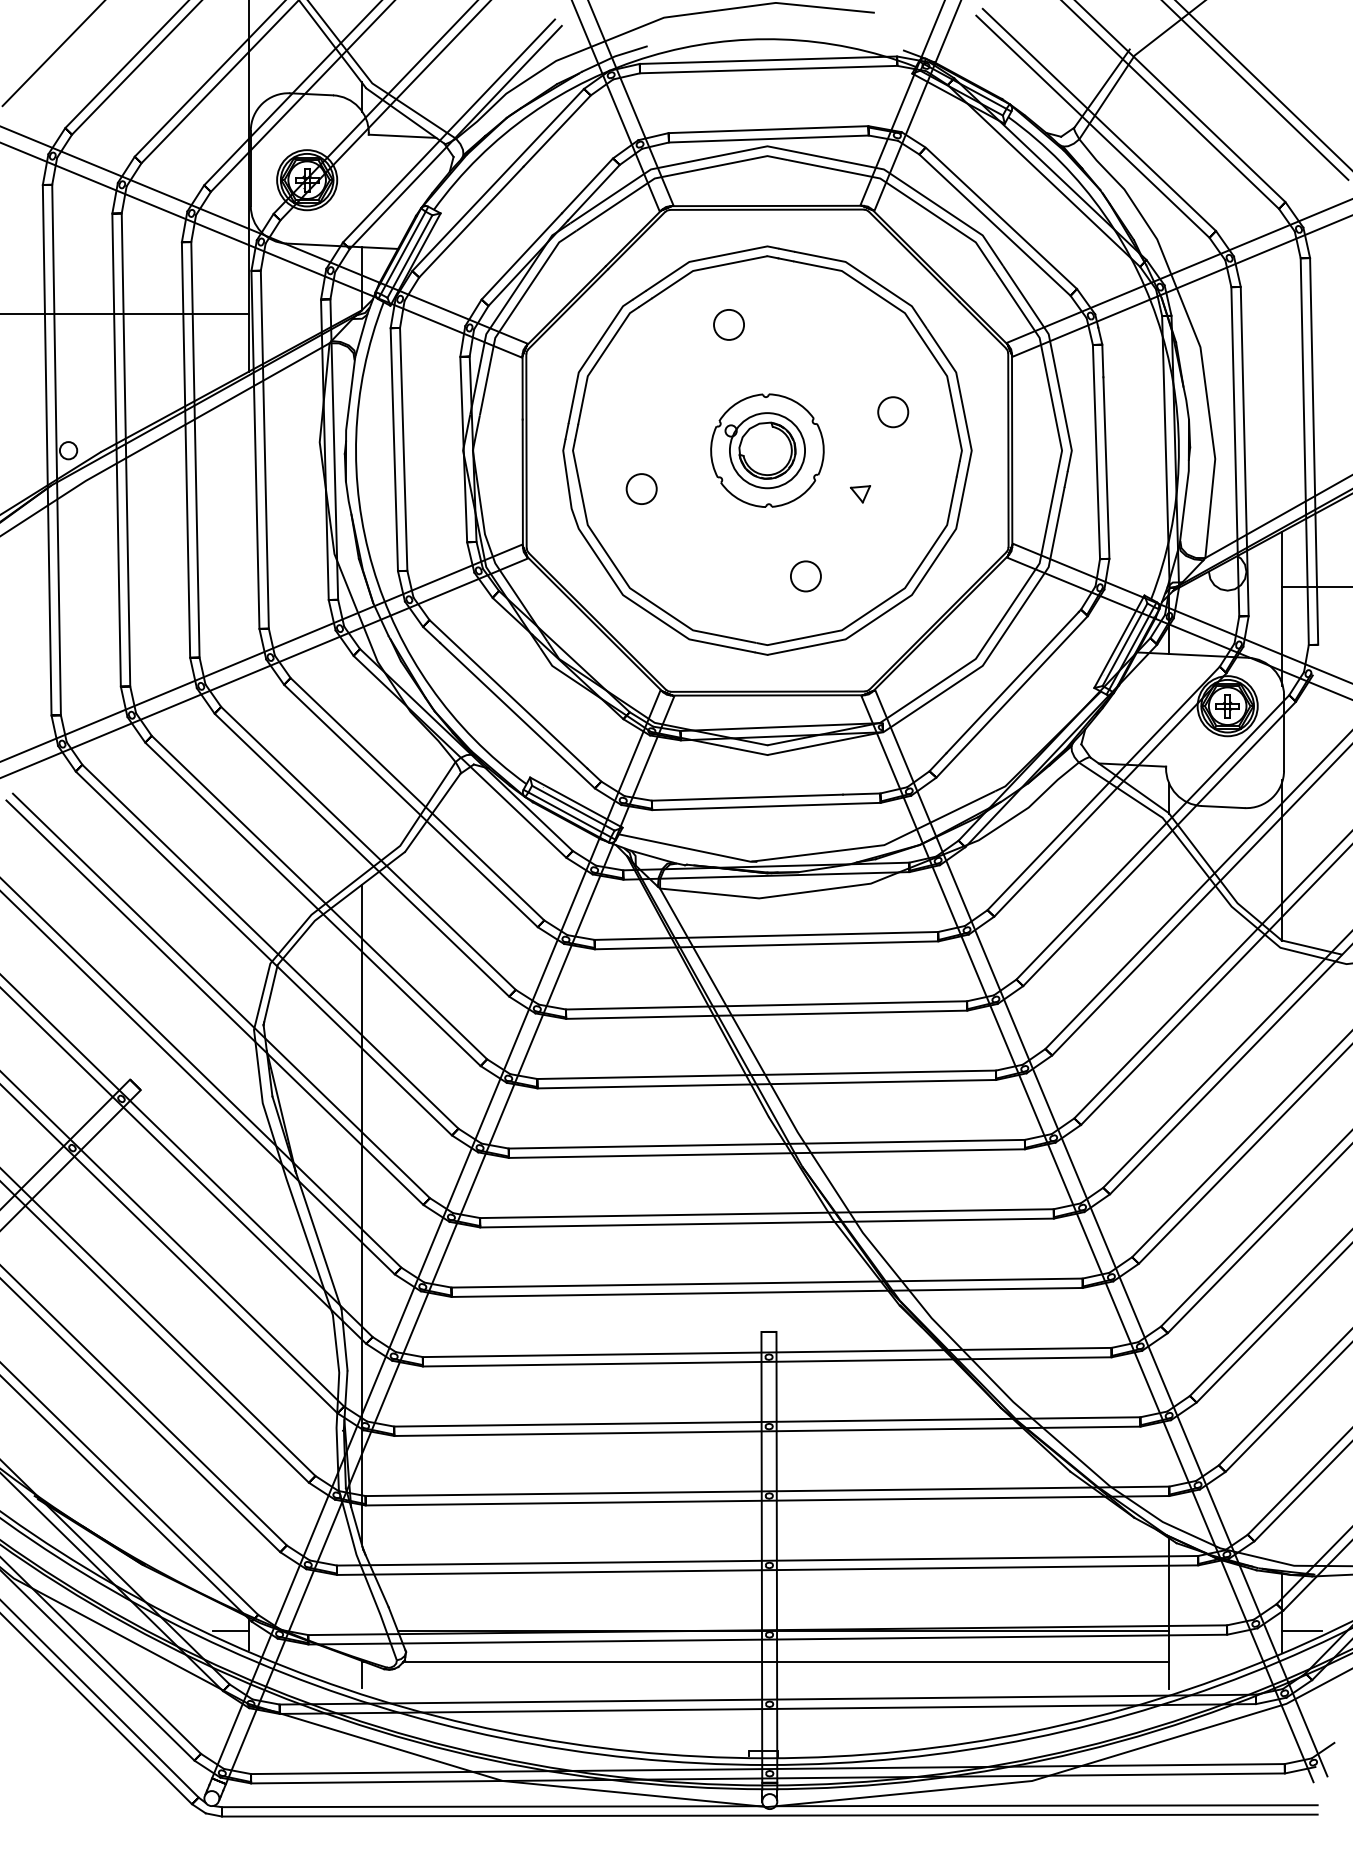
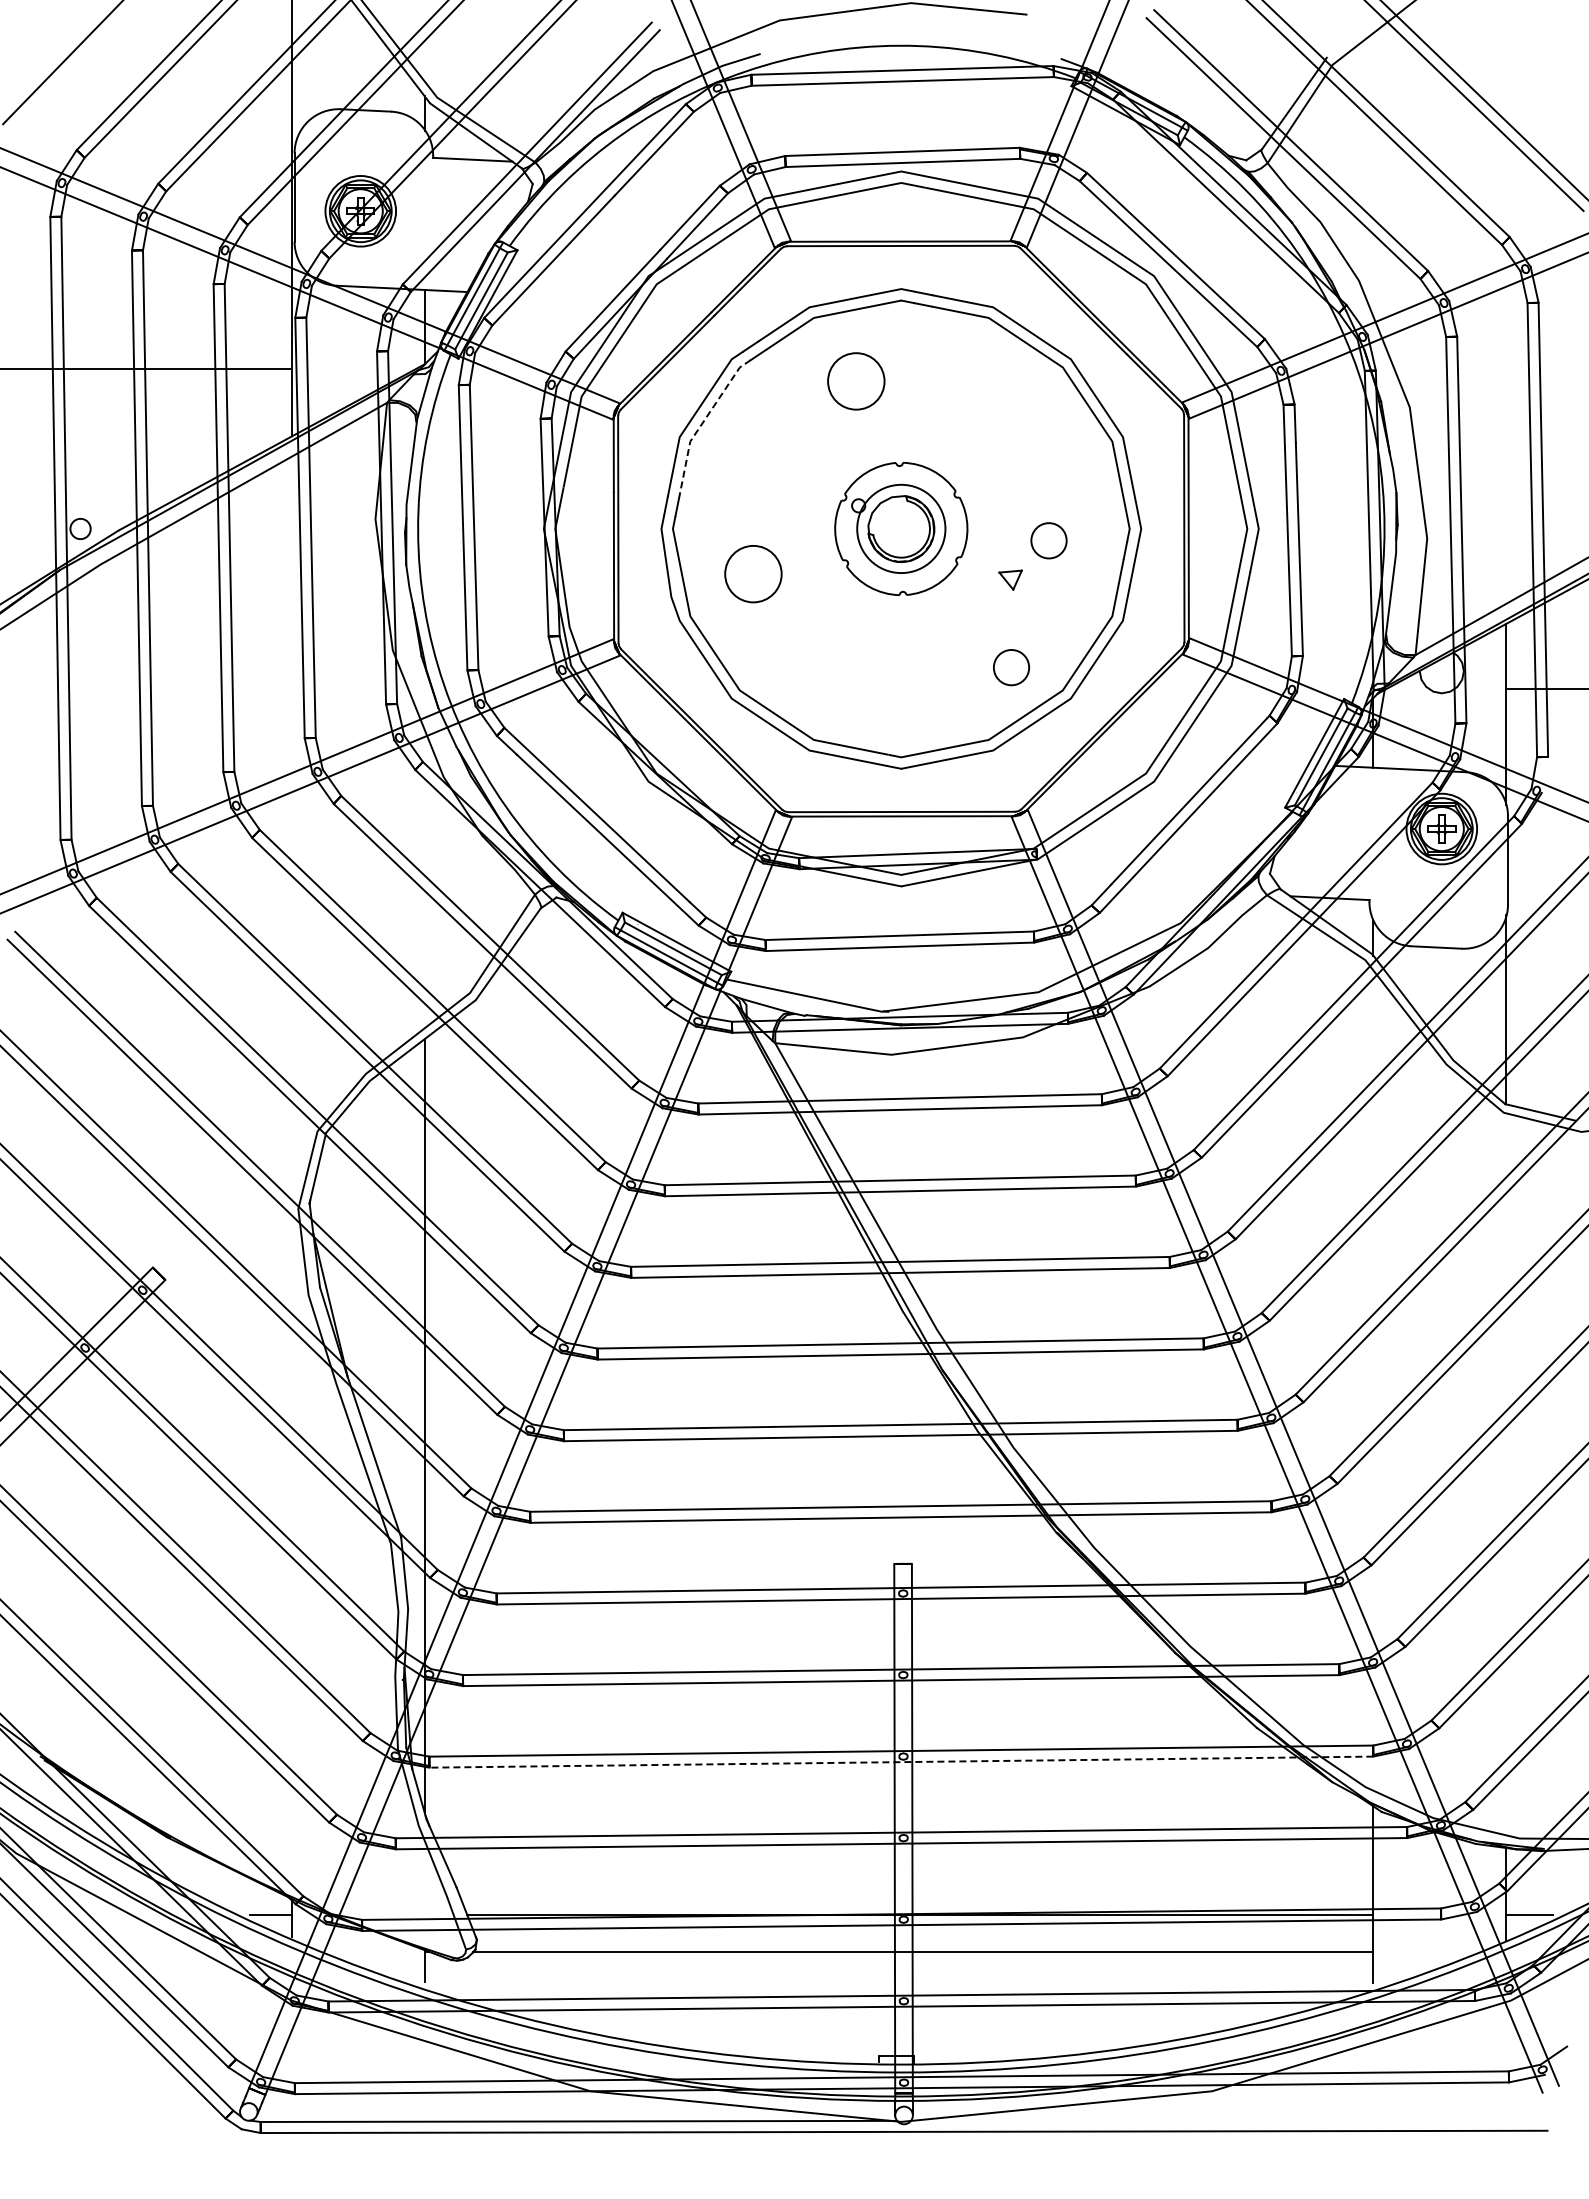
circle: (728, 324) -> (855, 380), size x1.6
line: (598, 360) -> (702, 423), solid -> dashed
circle: (892, 411) -> (1048, 540), moved
circle: (641, 488) -> (753, 573), size x1.6
circle: (805, 576) -> (1011, 667), moved
line: (767, 1501) -> (901, 1762), solid -> dashed
line: (1046, 1805) -> (1229, 2119), removed

